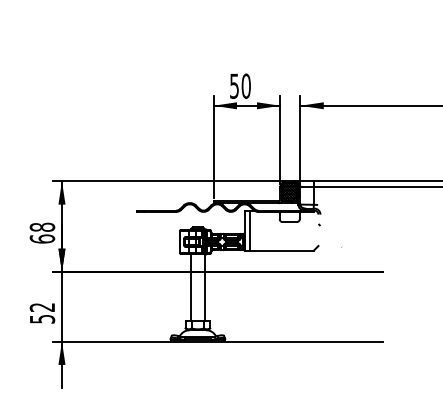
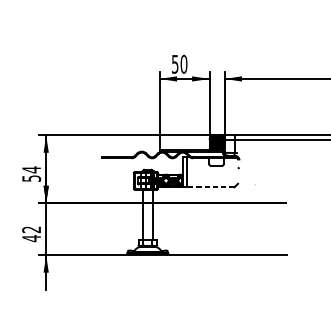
text: (42, 232) -> (31, 173), 68 -> 54
line: (282, 250) -> (211, 187), solid -> dashed
text: (42, 319) -> (31, 238), 52 -> 42

